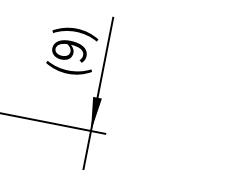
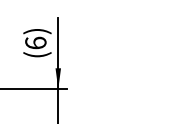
text: (69, 49) -> (35, 42), 9 -> 6

